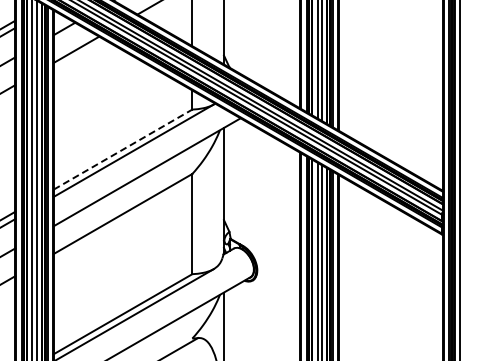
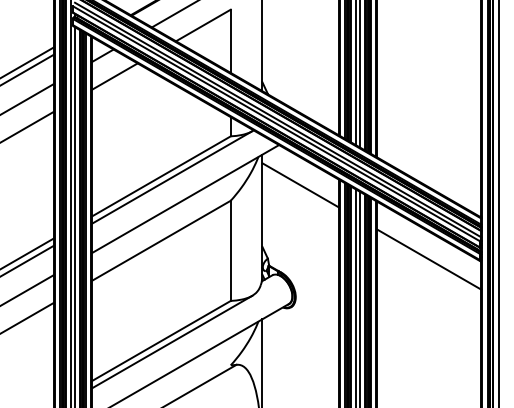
line: (123, 149) -> (161, 176), dashed -> solid
line: (262, 158) -> (300, 185), added
line: (391, 232) -> (429, 259), added

